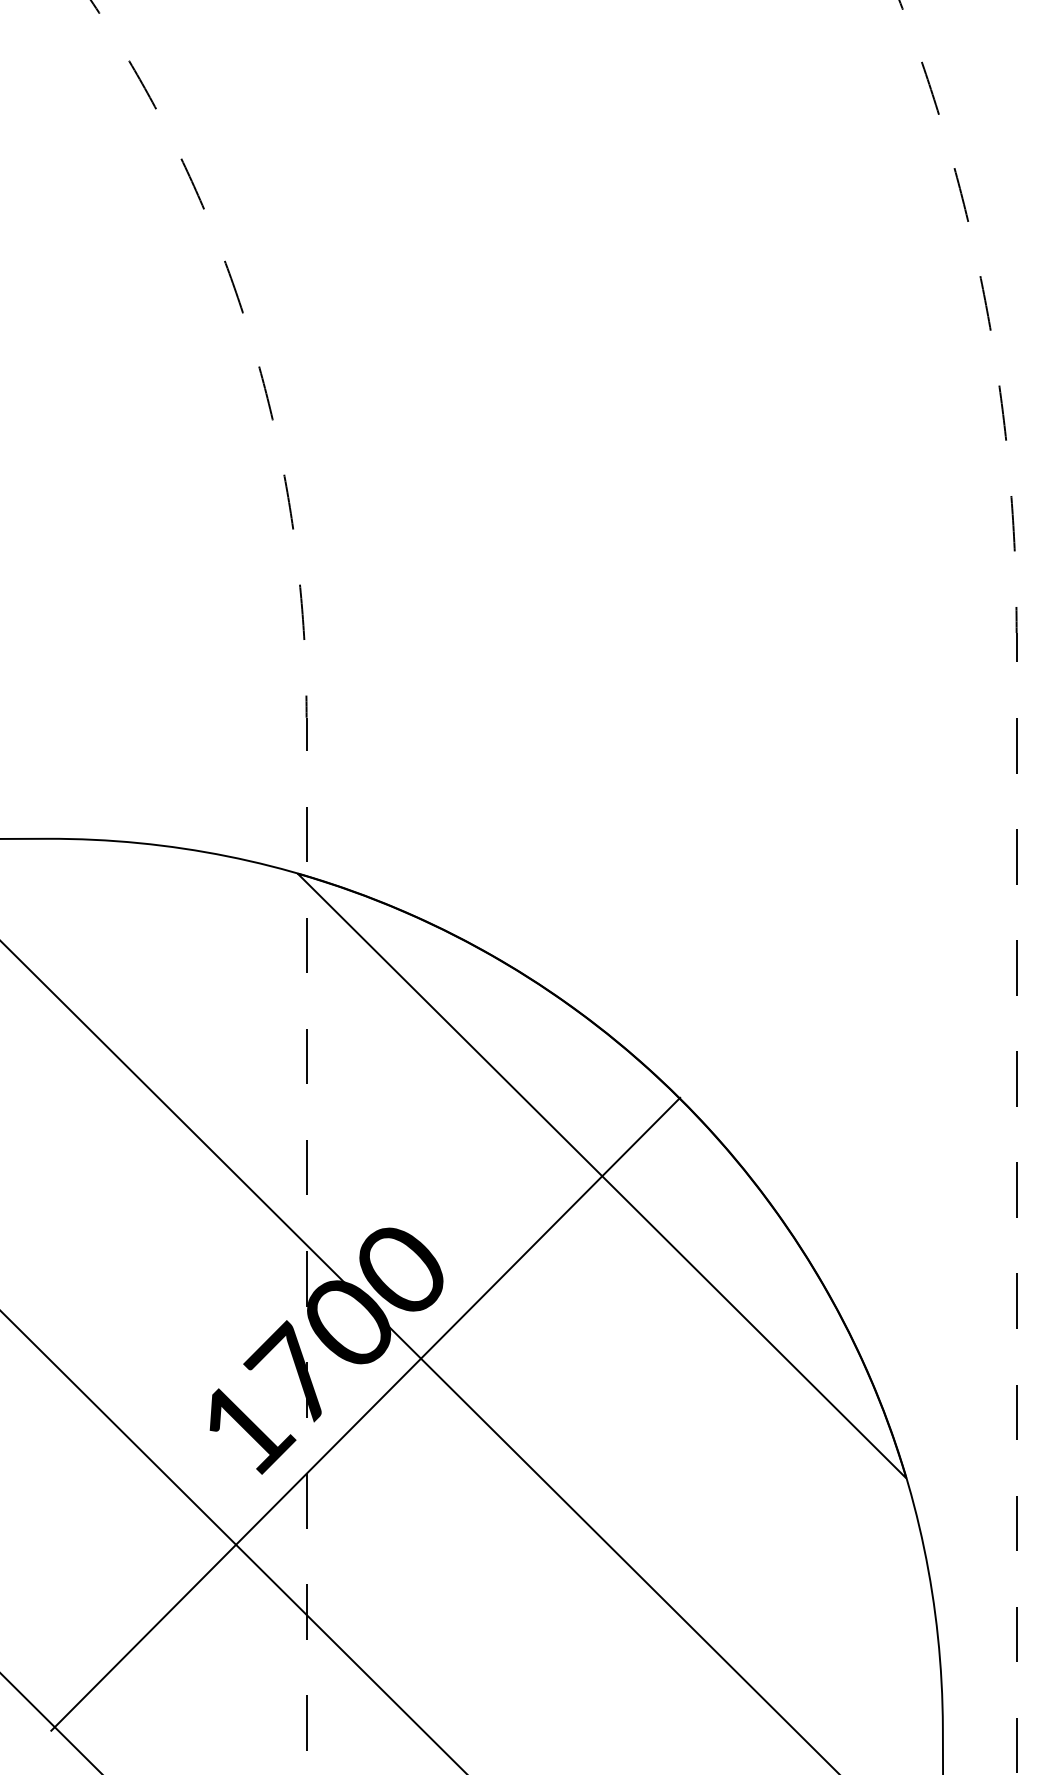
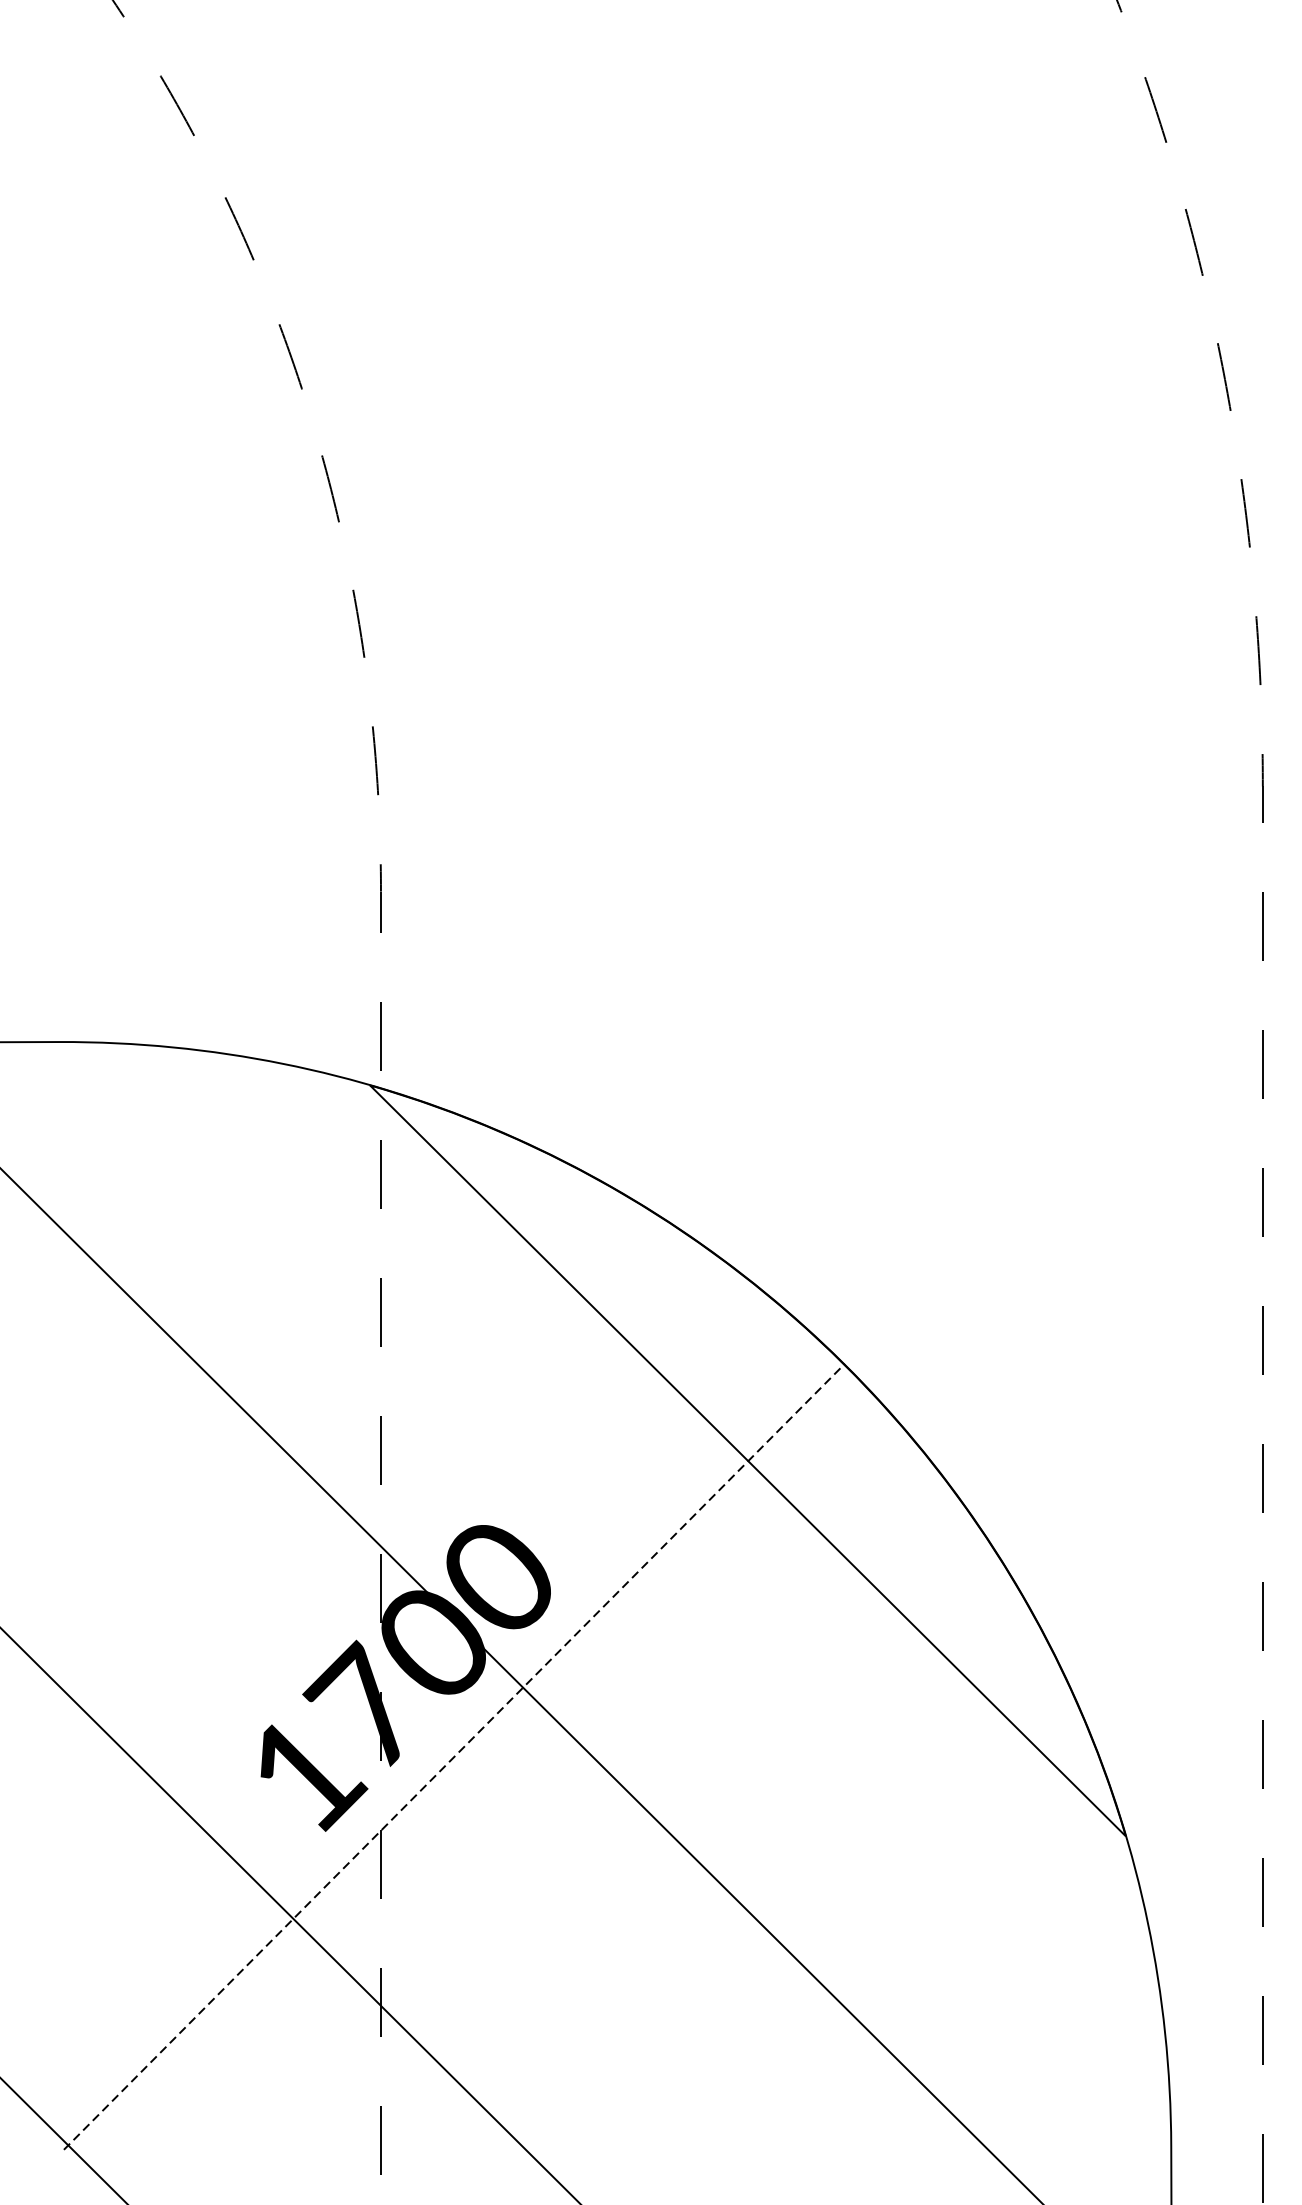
line: (366, 1413) -> (455, 1755), solid -> dashed

